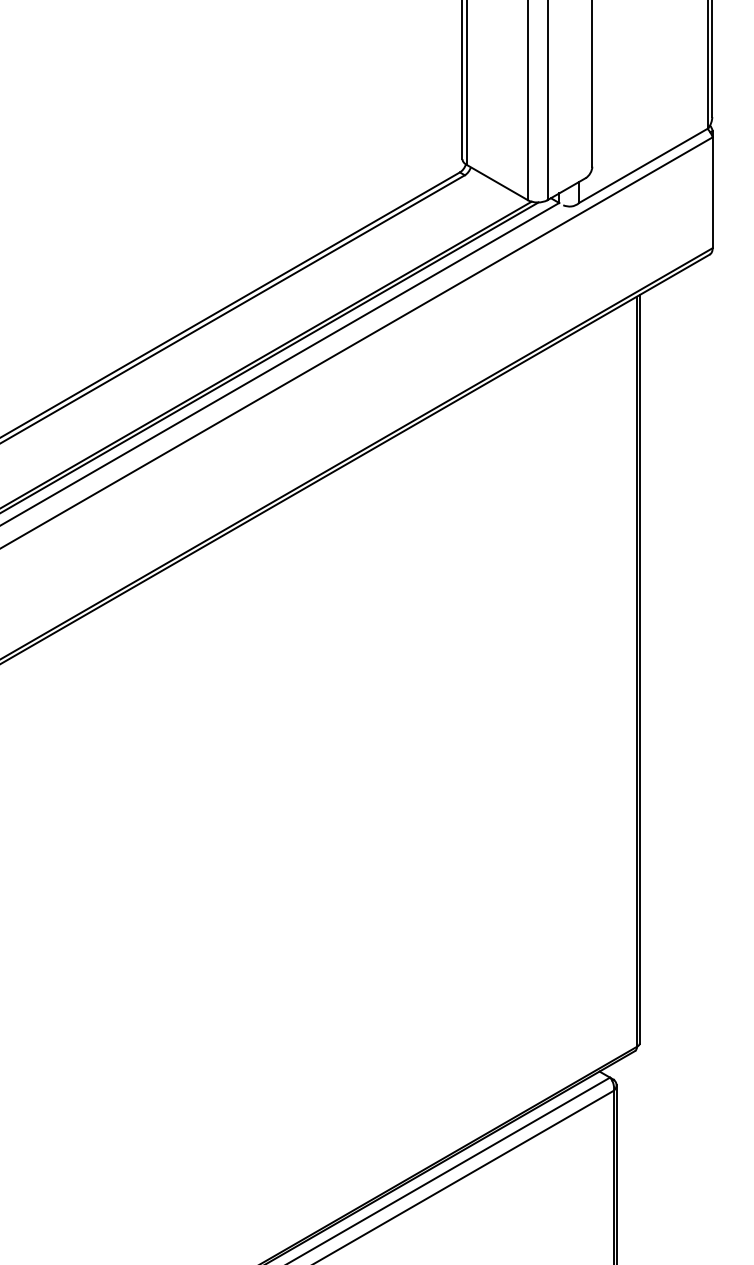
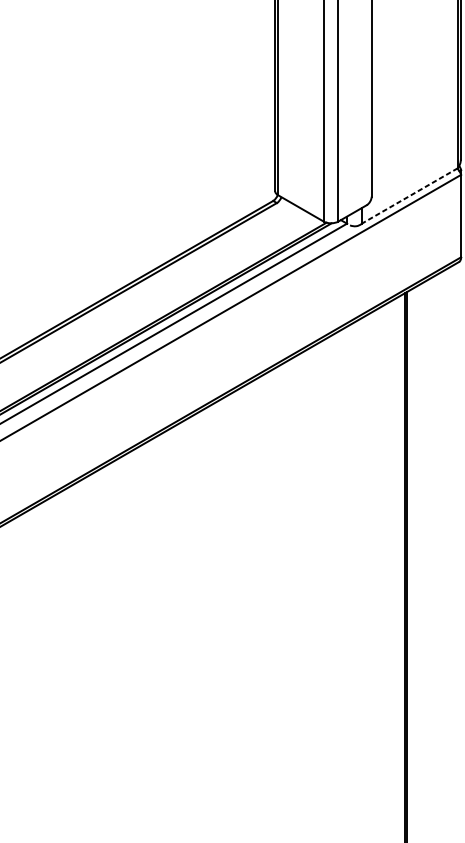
line: (643, 165) -> (409, 195), solid -> dashed

